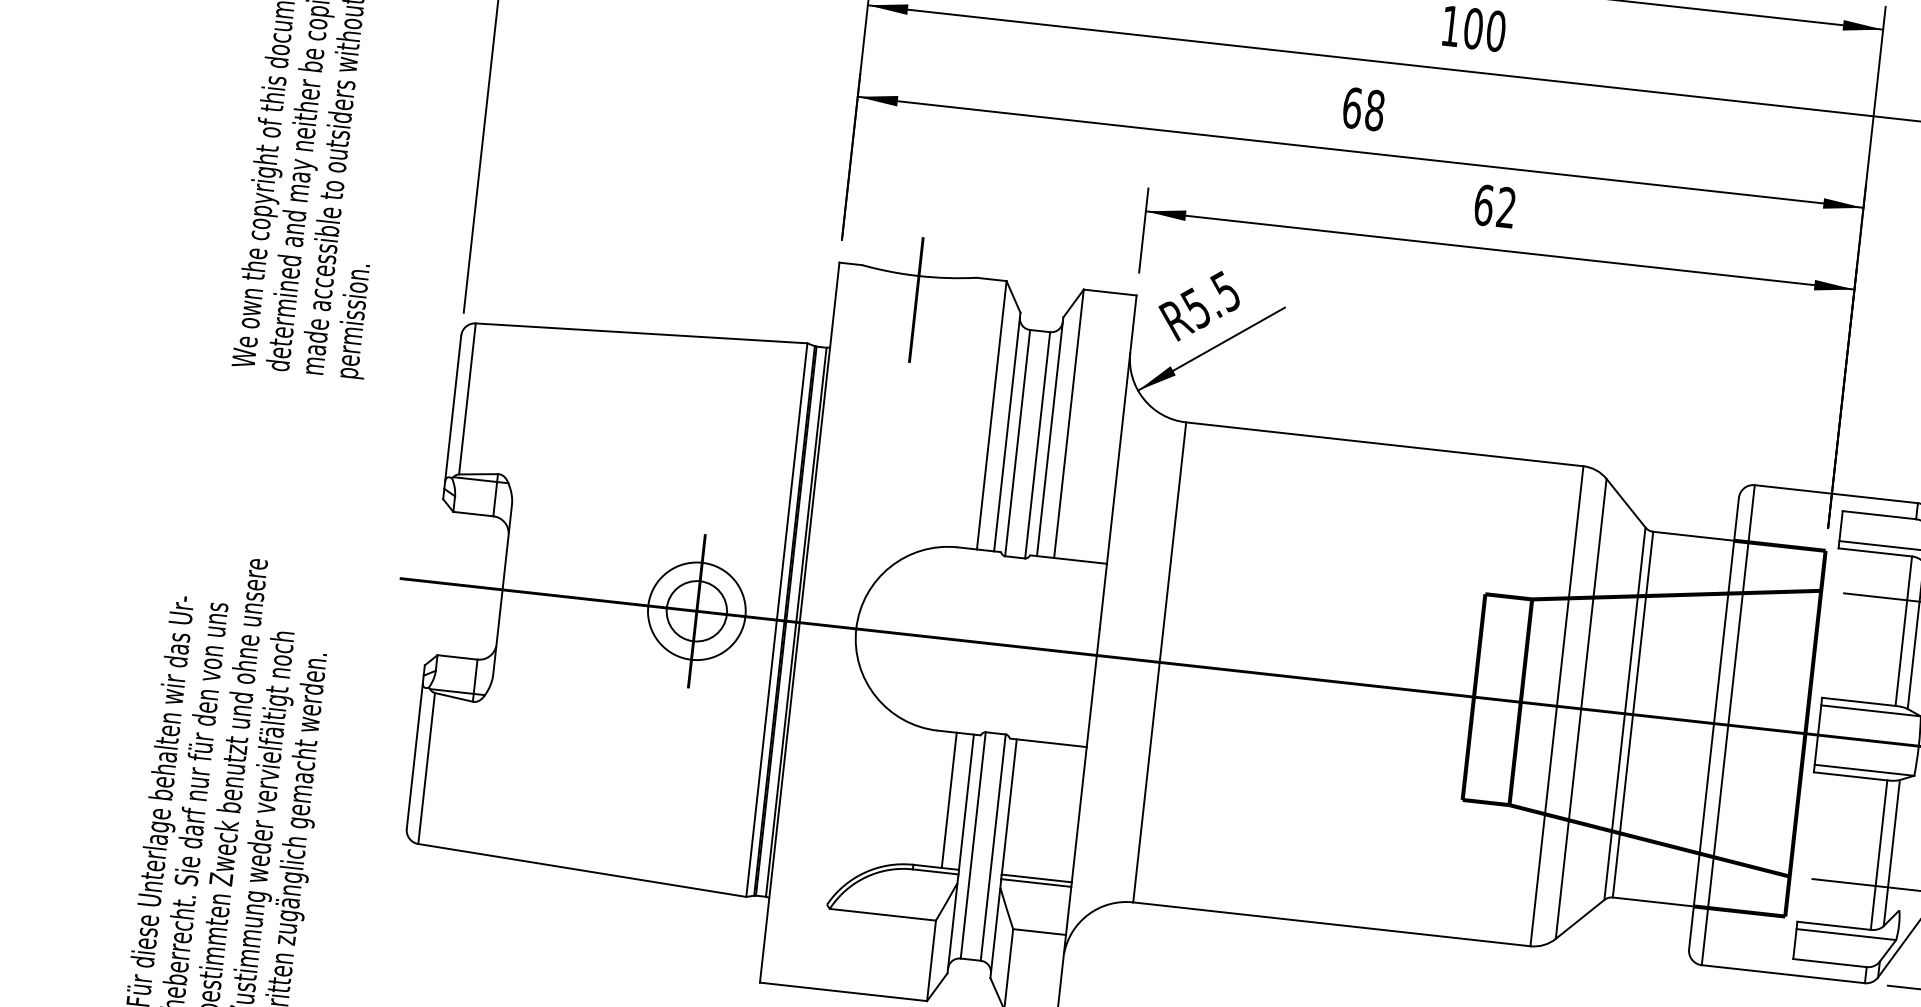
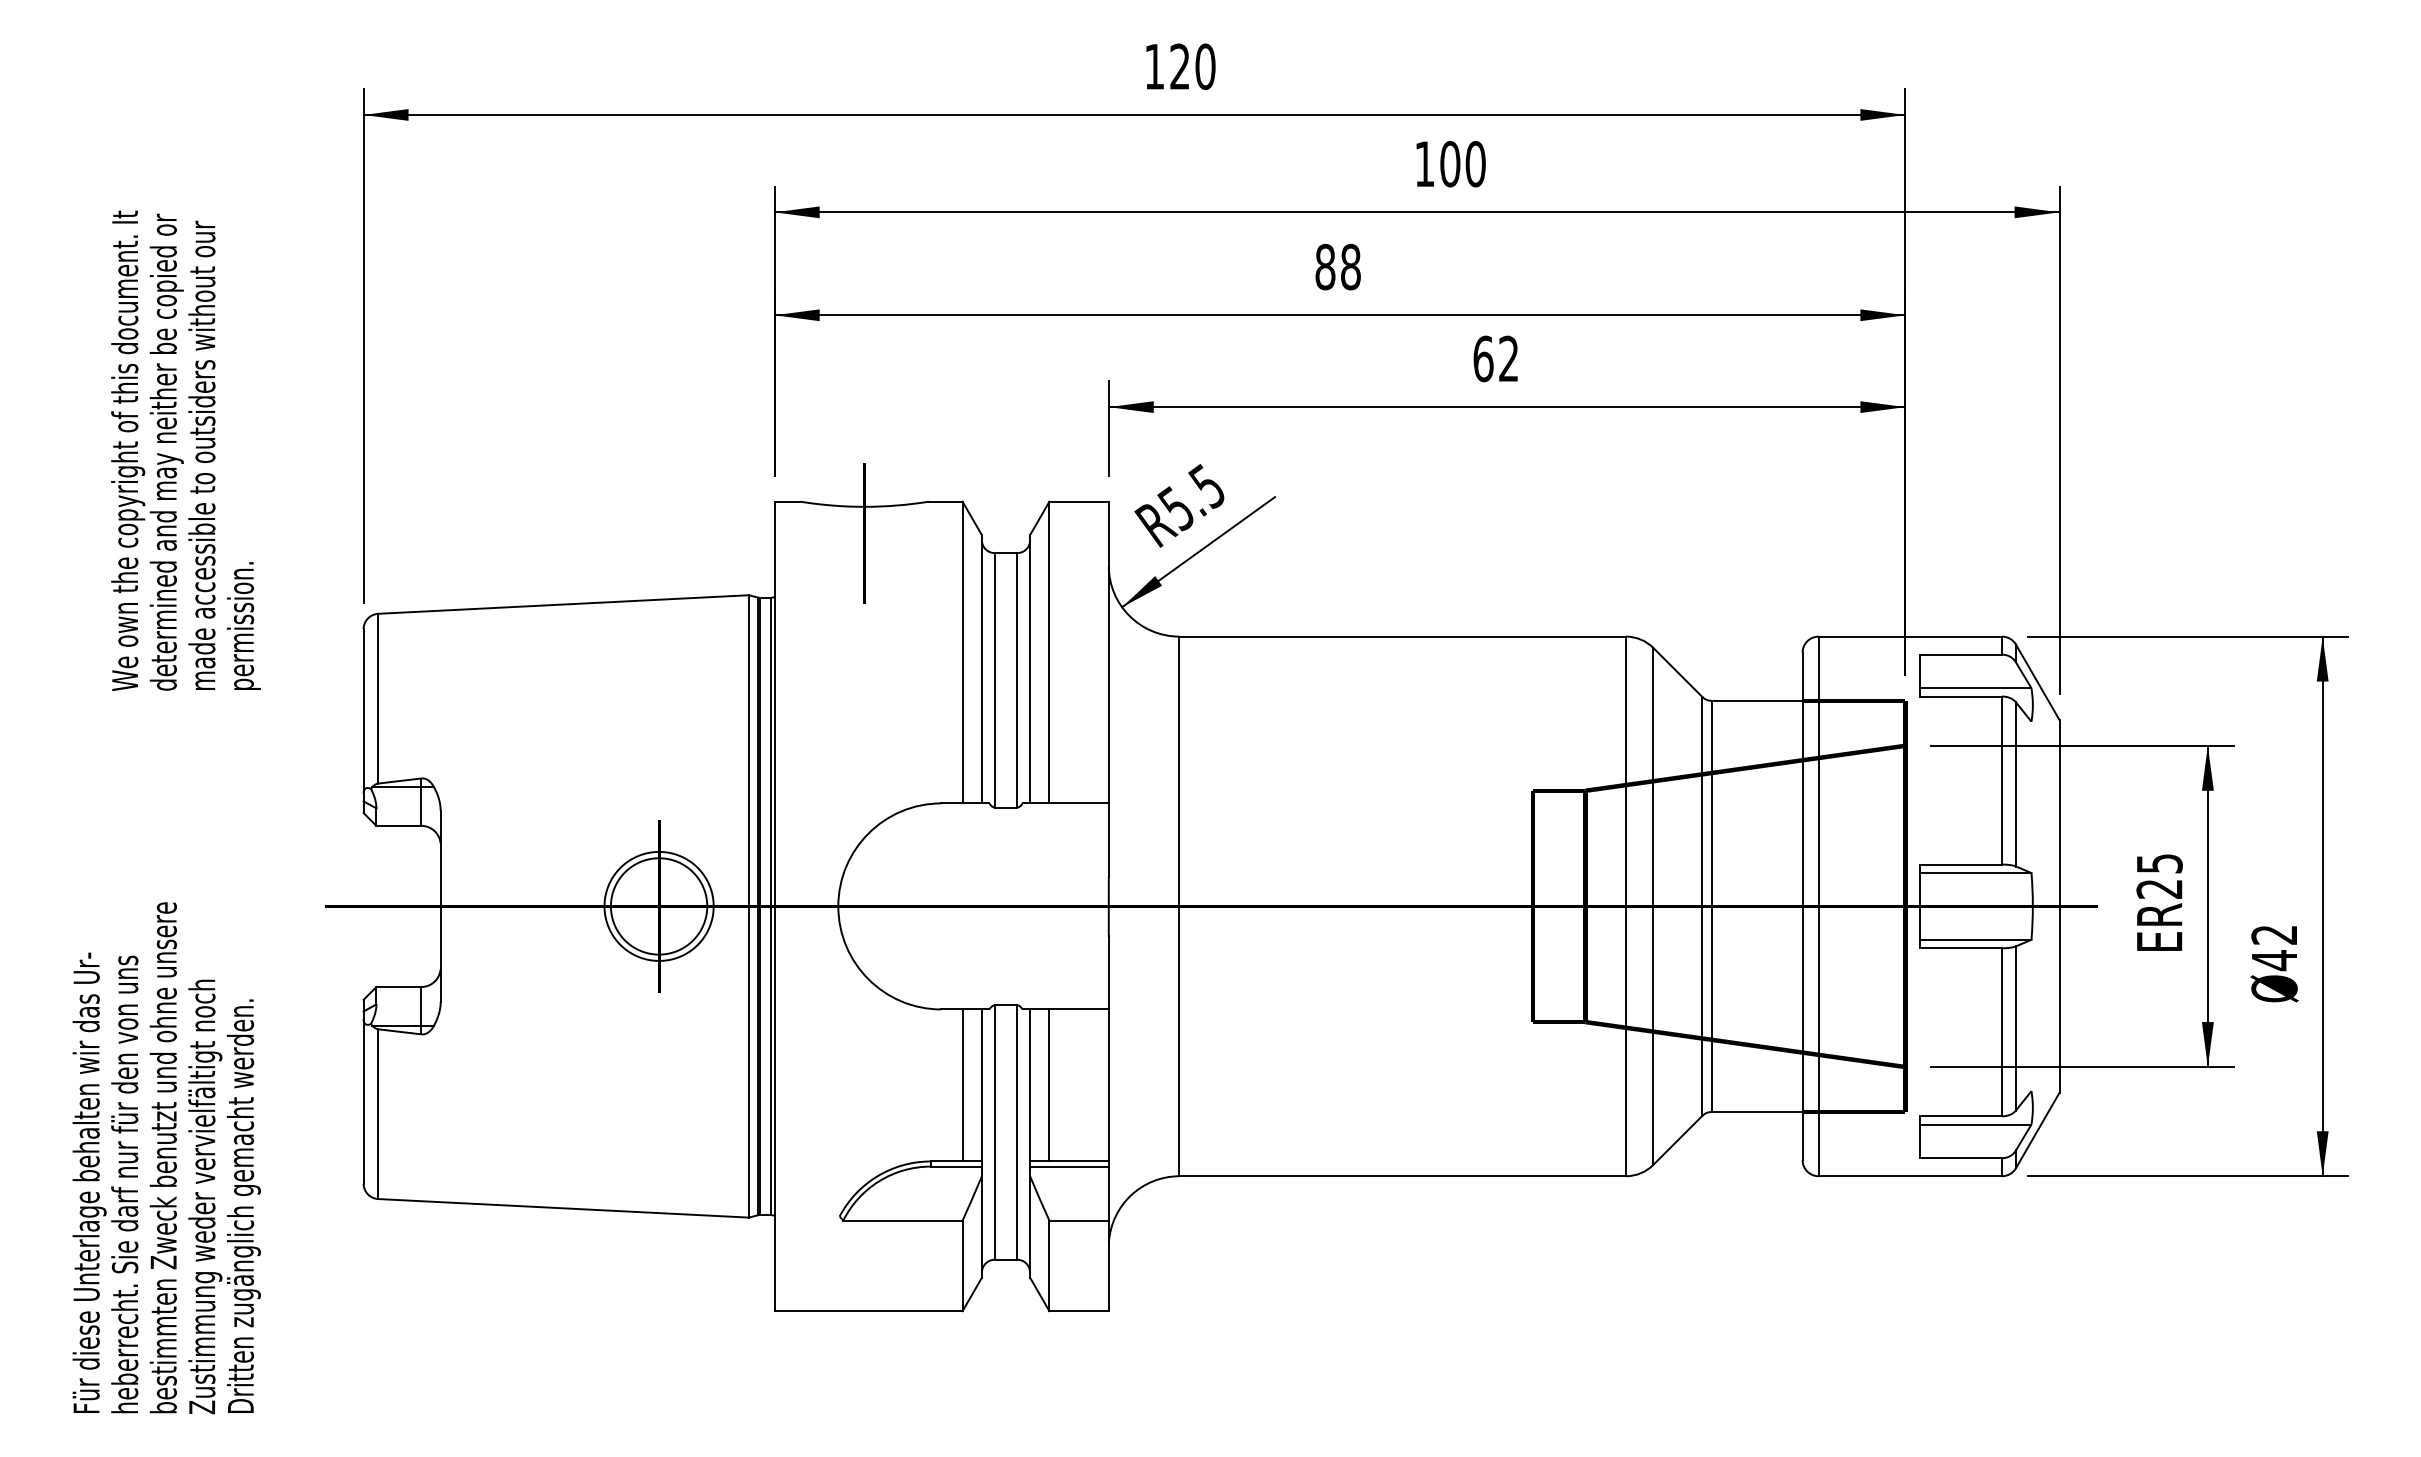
text: (1352, 107) -> (1325, 266), 68 -> 88
circle: (696, 611) -> (658, 906), size x1.43
line: (1026, 808) -> (1049, 1085), added

